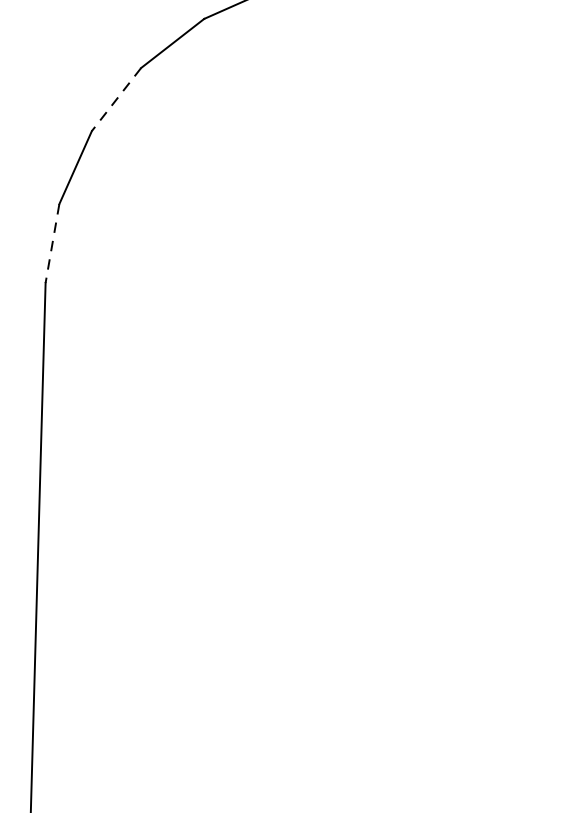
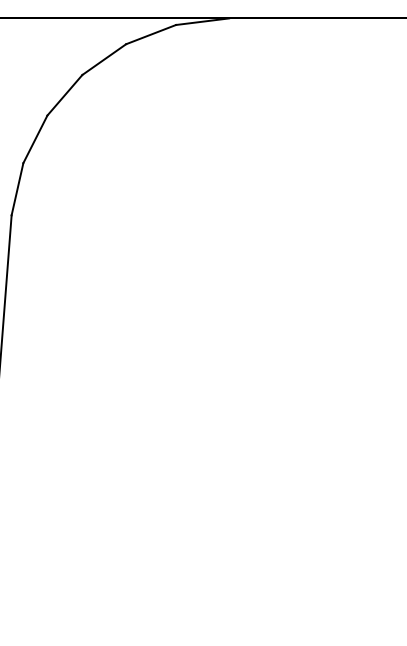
line: (115, 100) -> (64, 95), dashed -> solid
line: (52, 243) -> (17, 189), dashed -> solid

